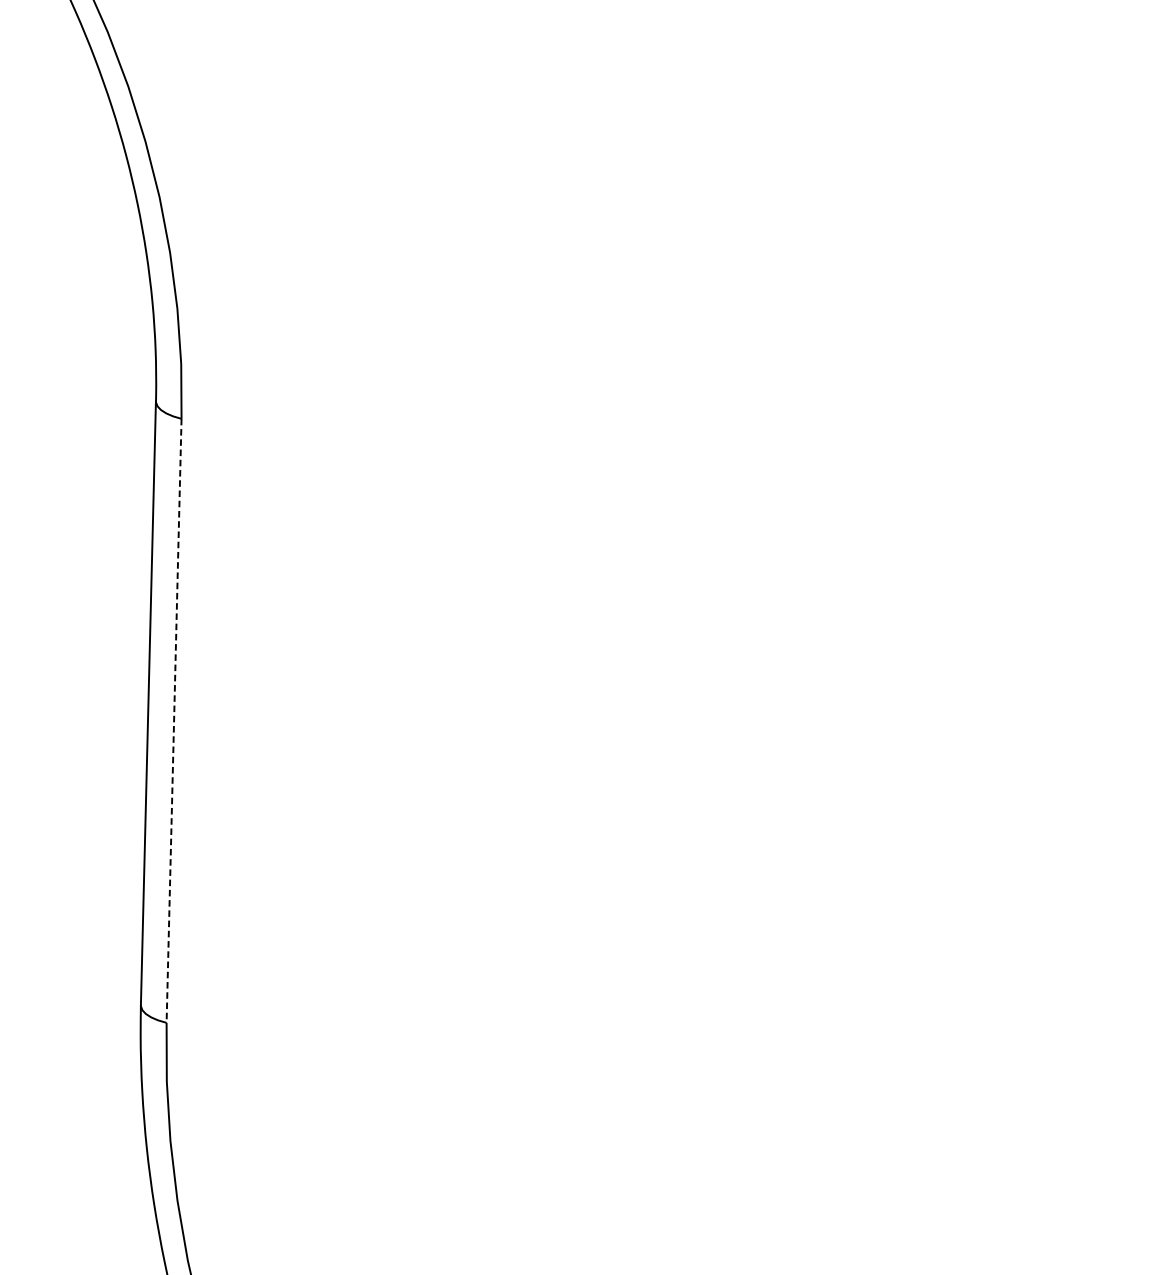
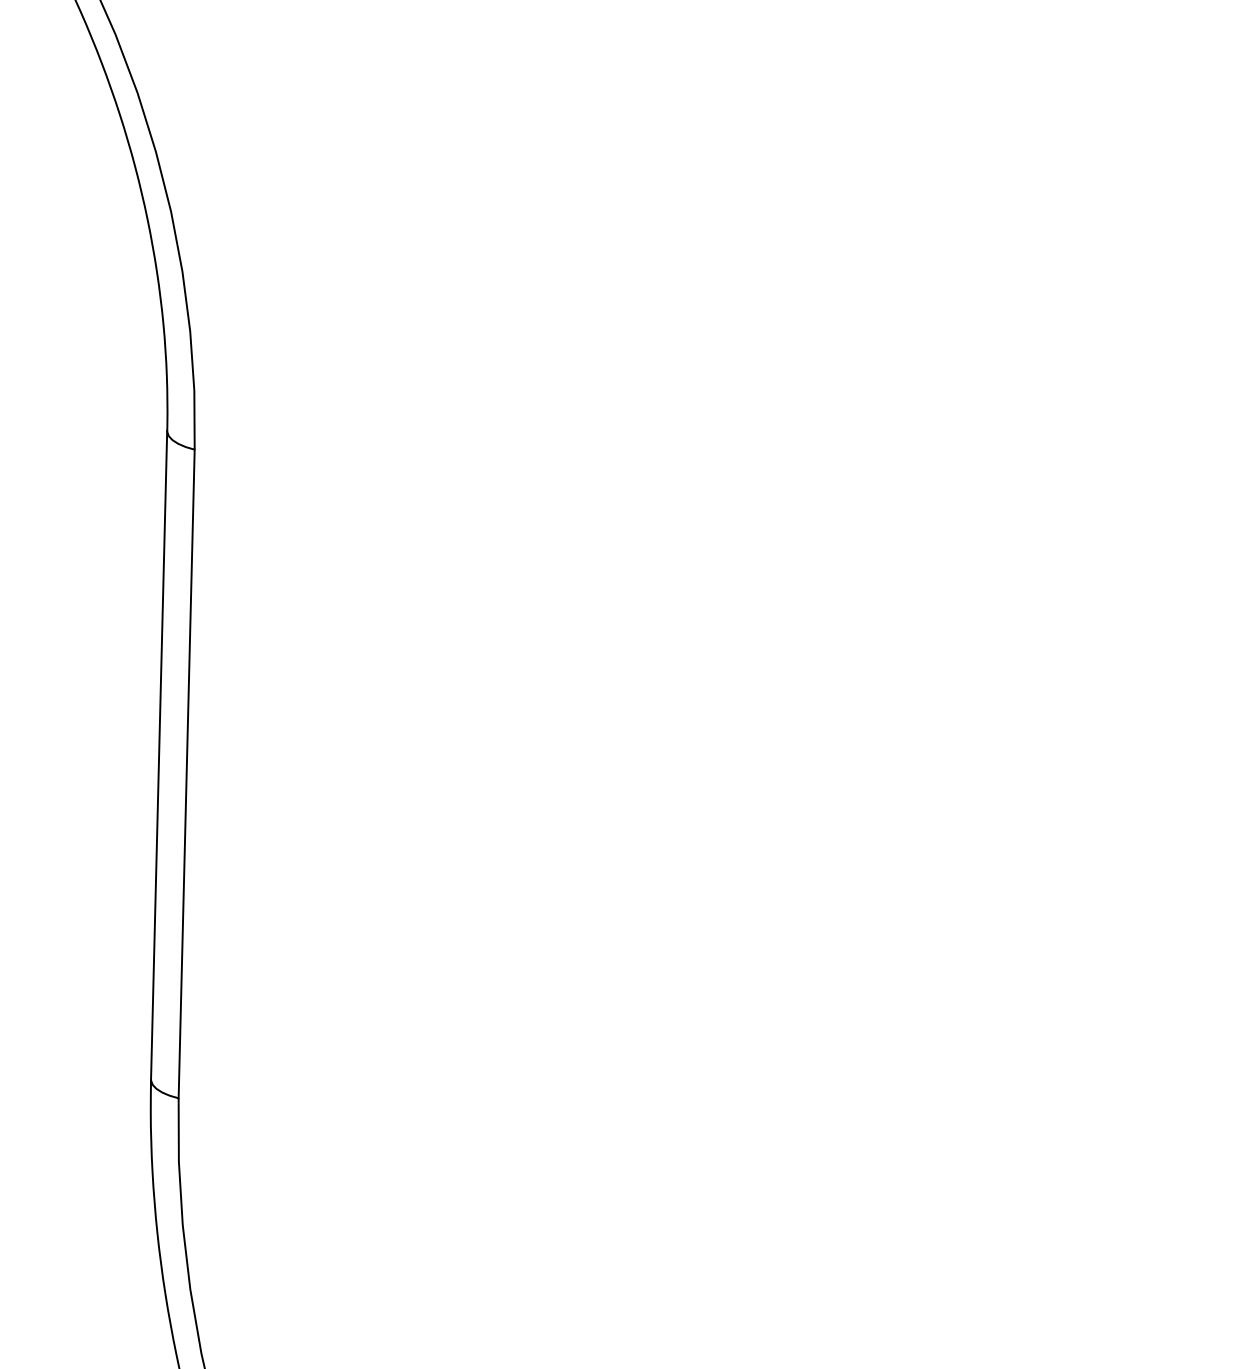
line: (173, 721) -> (186, 774), dashed -> solid

